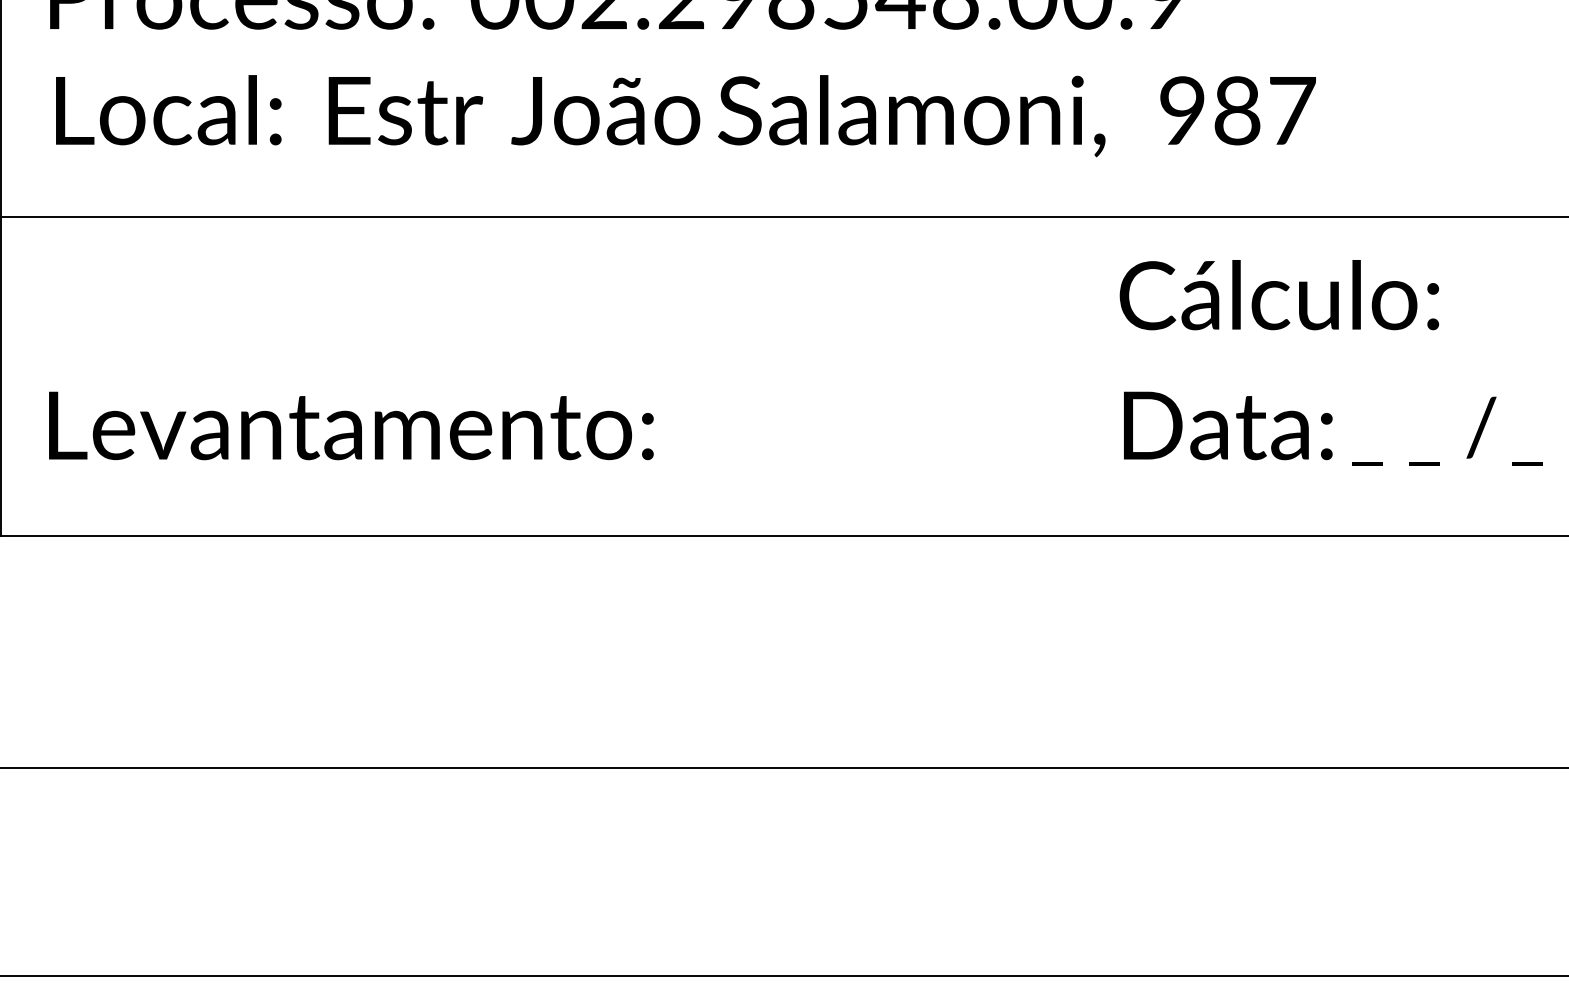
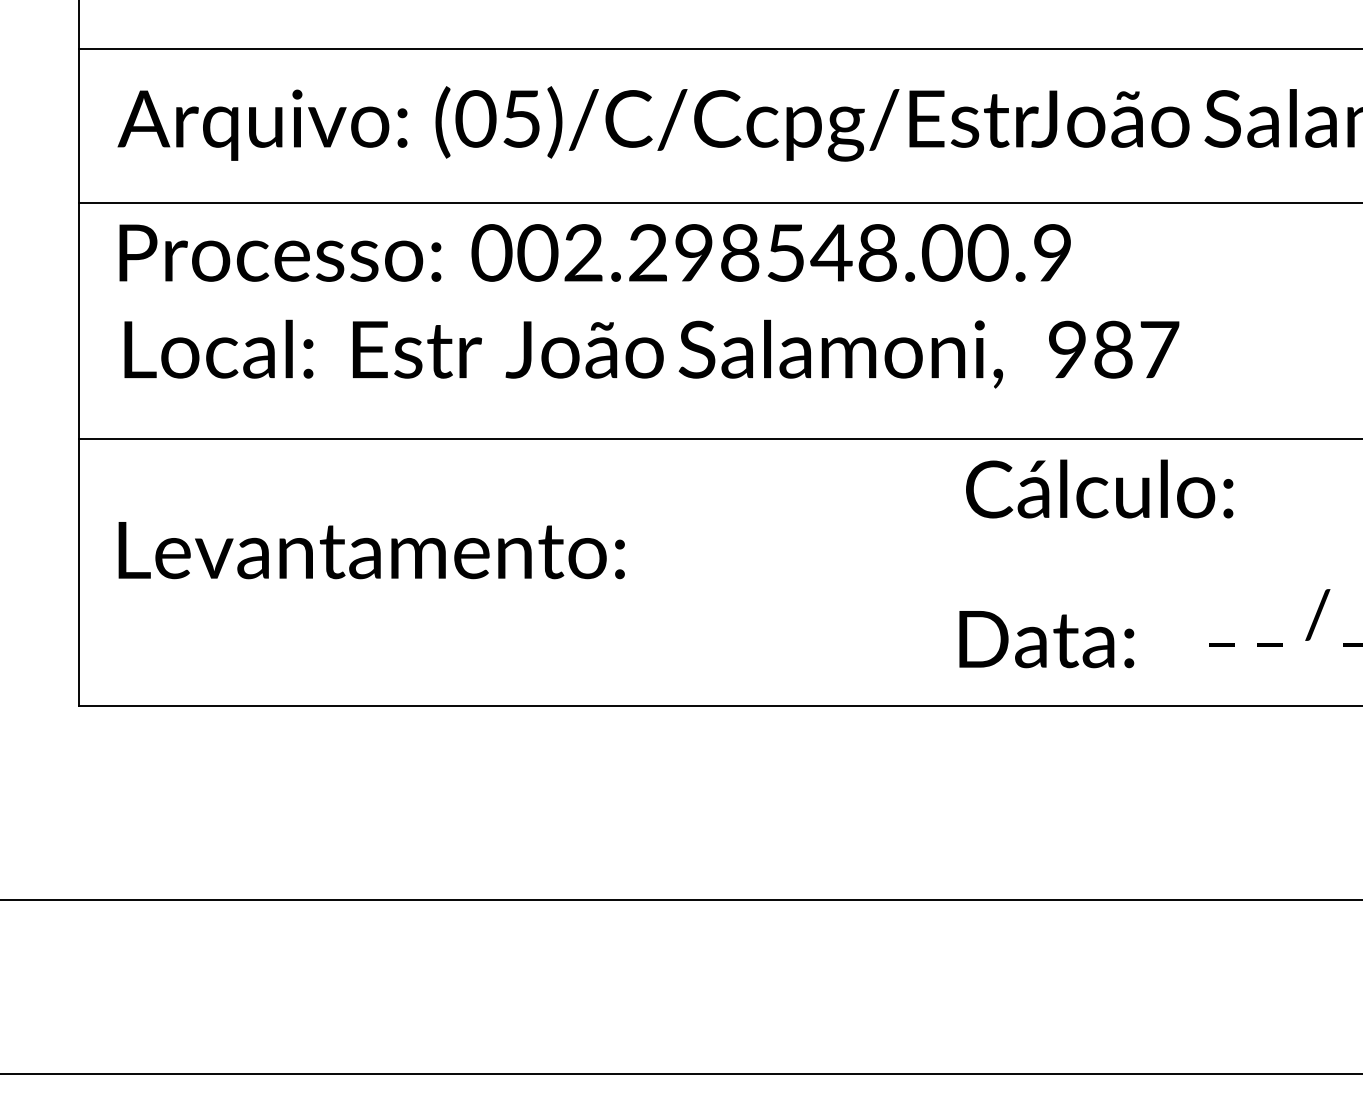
text: (1279, 294) -> (1099, 488), moved
text: (351, 425) -> (371, 550), moved
text: (1227, 425) -> (1046, 639), moved

